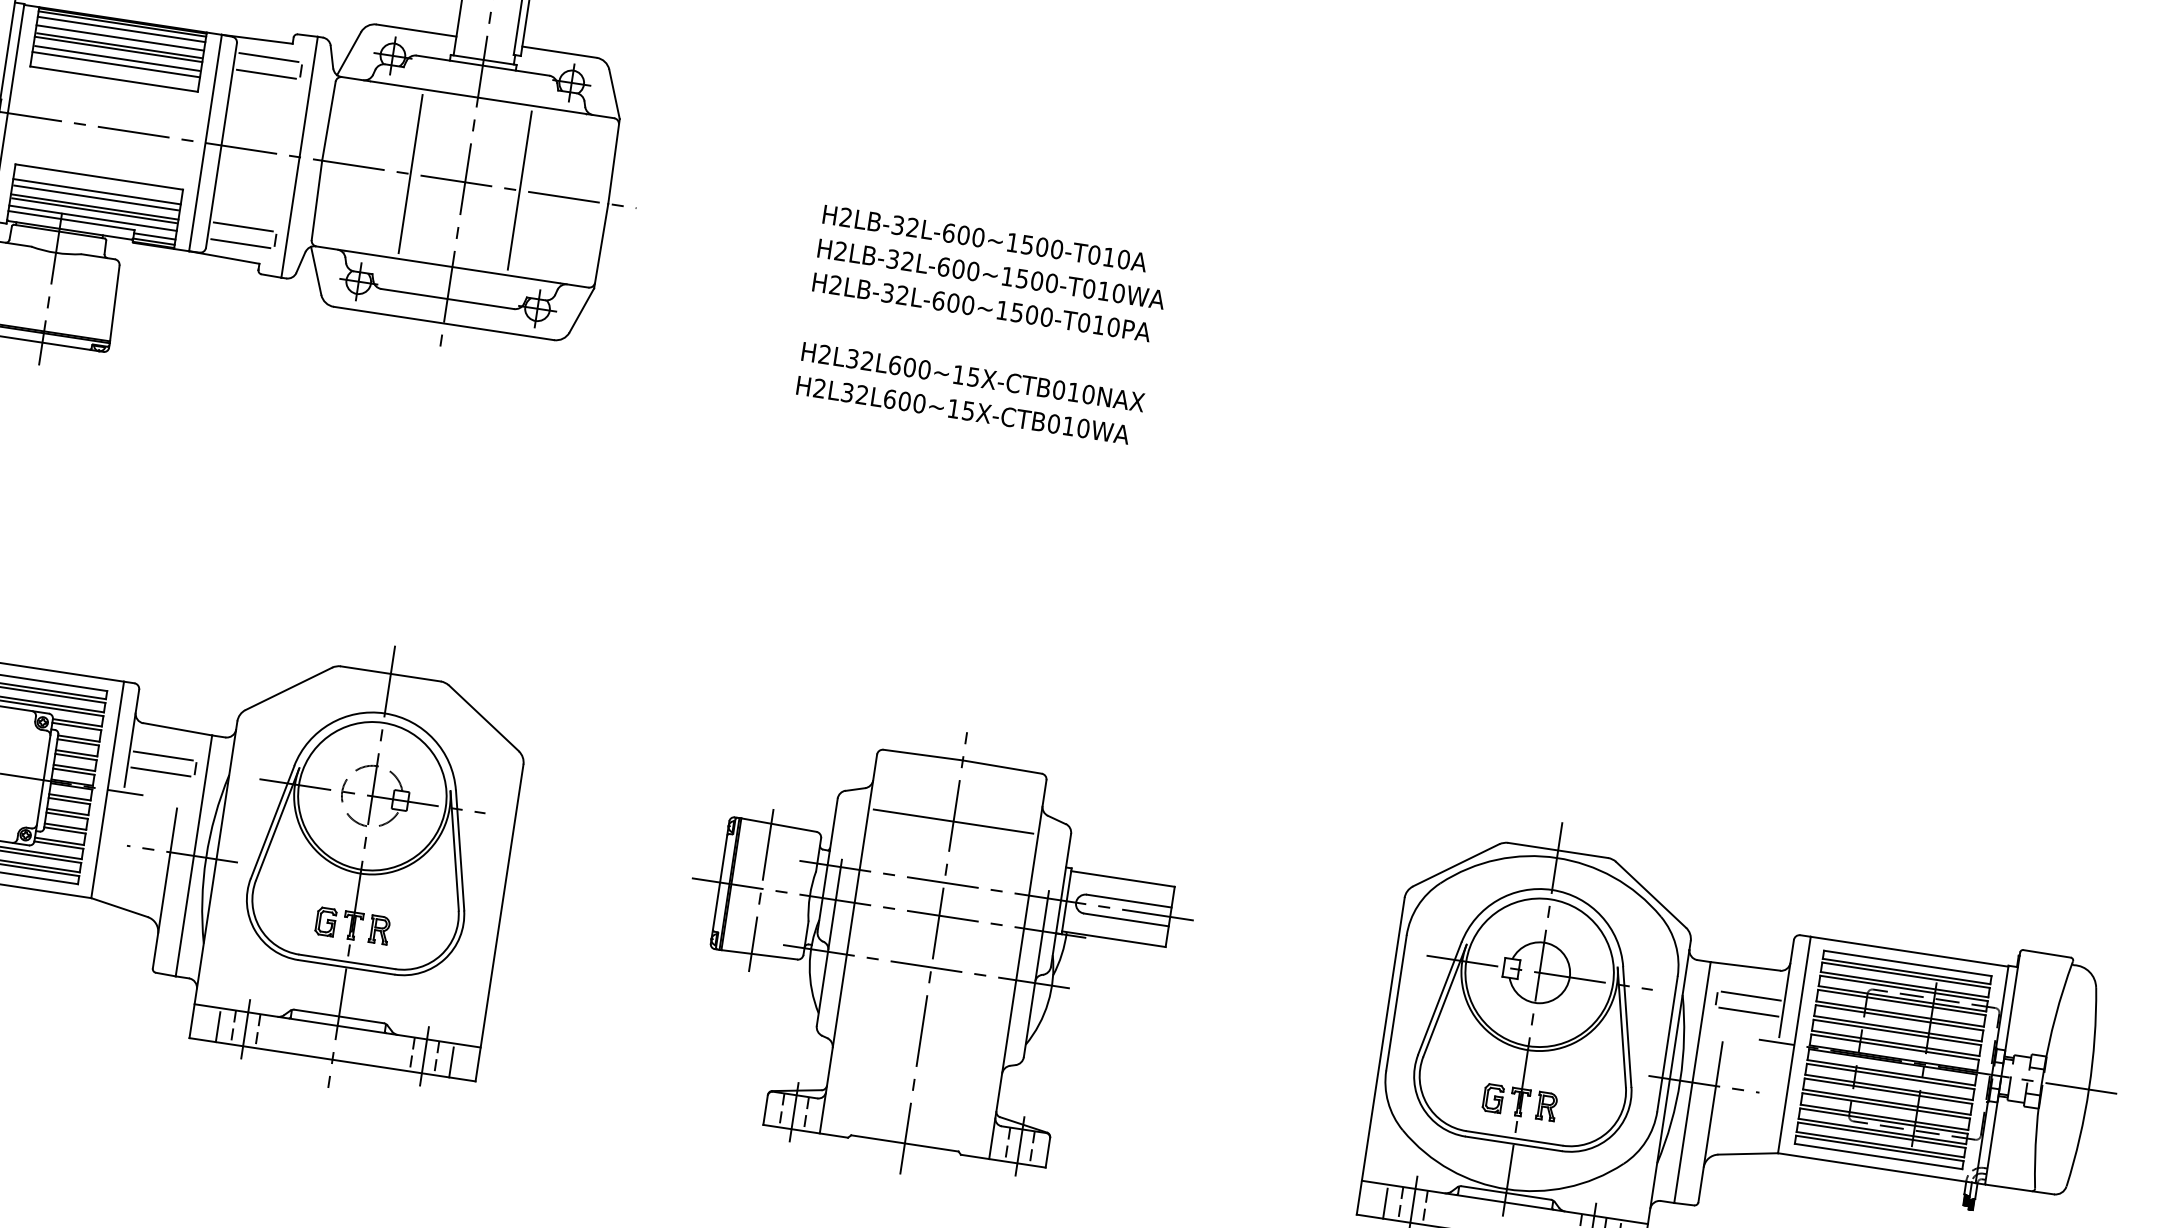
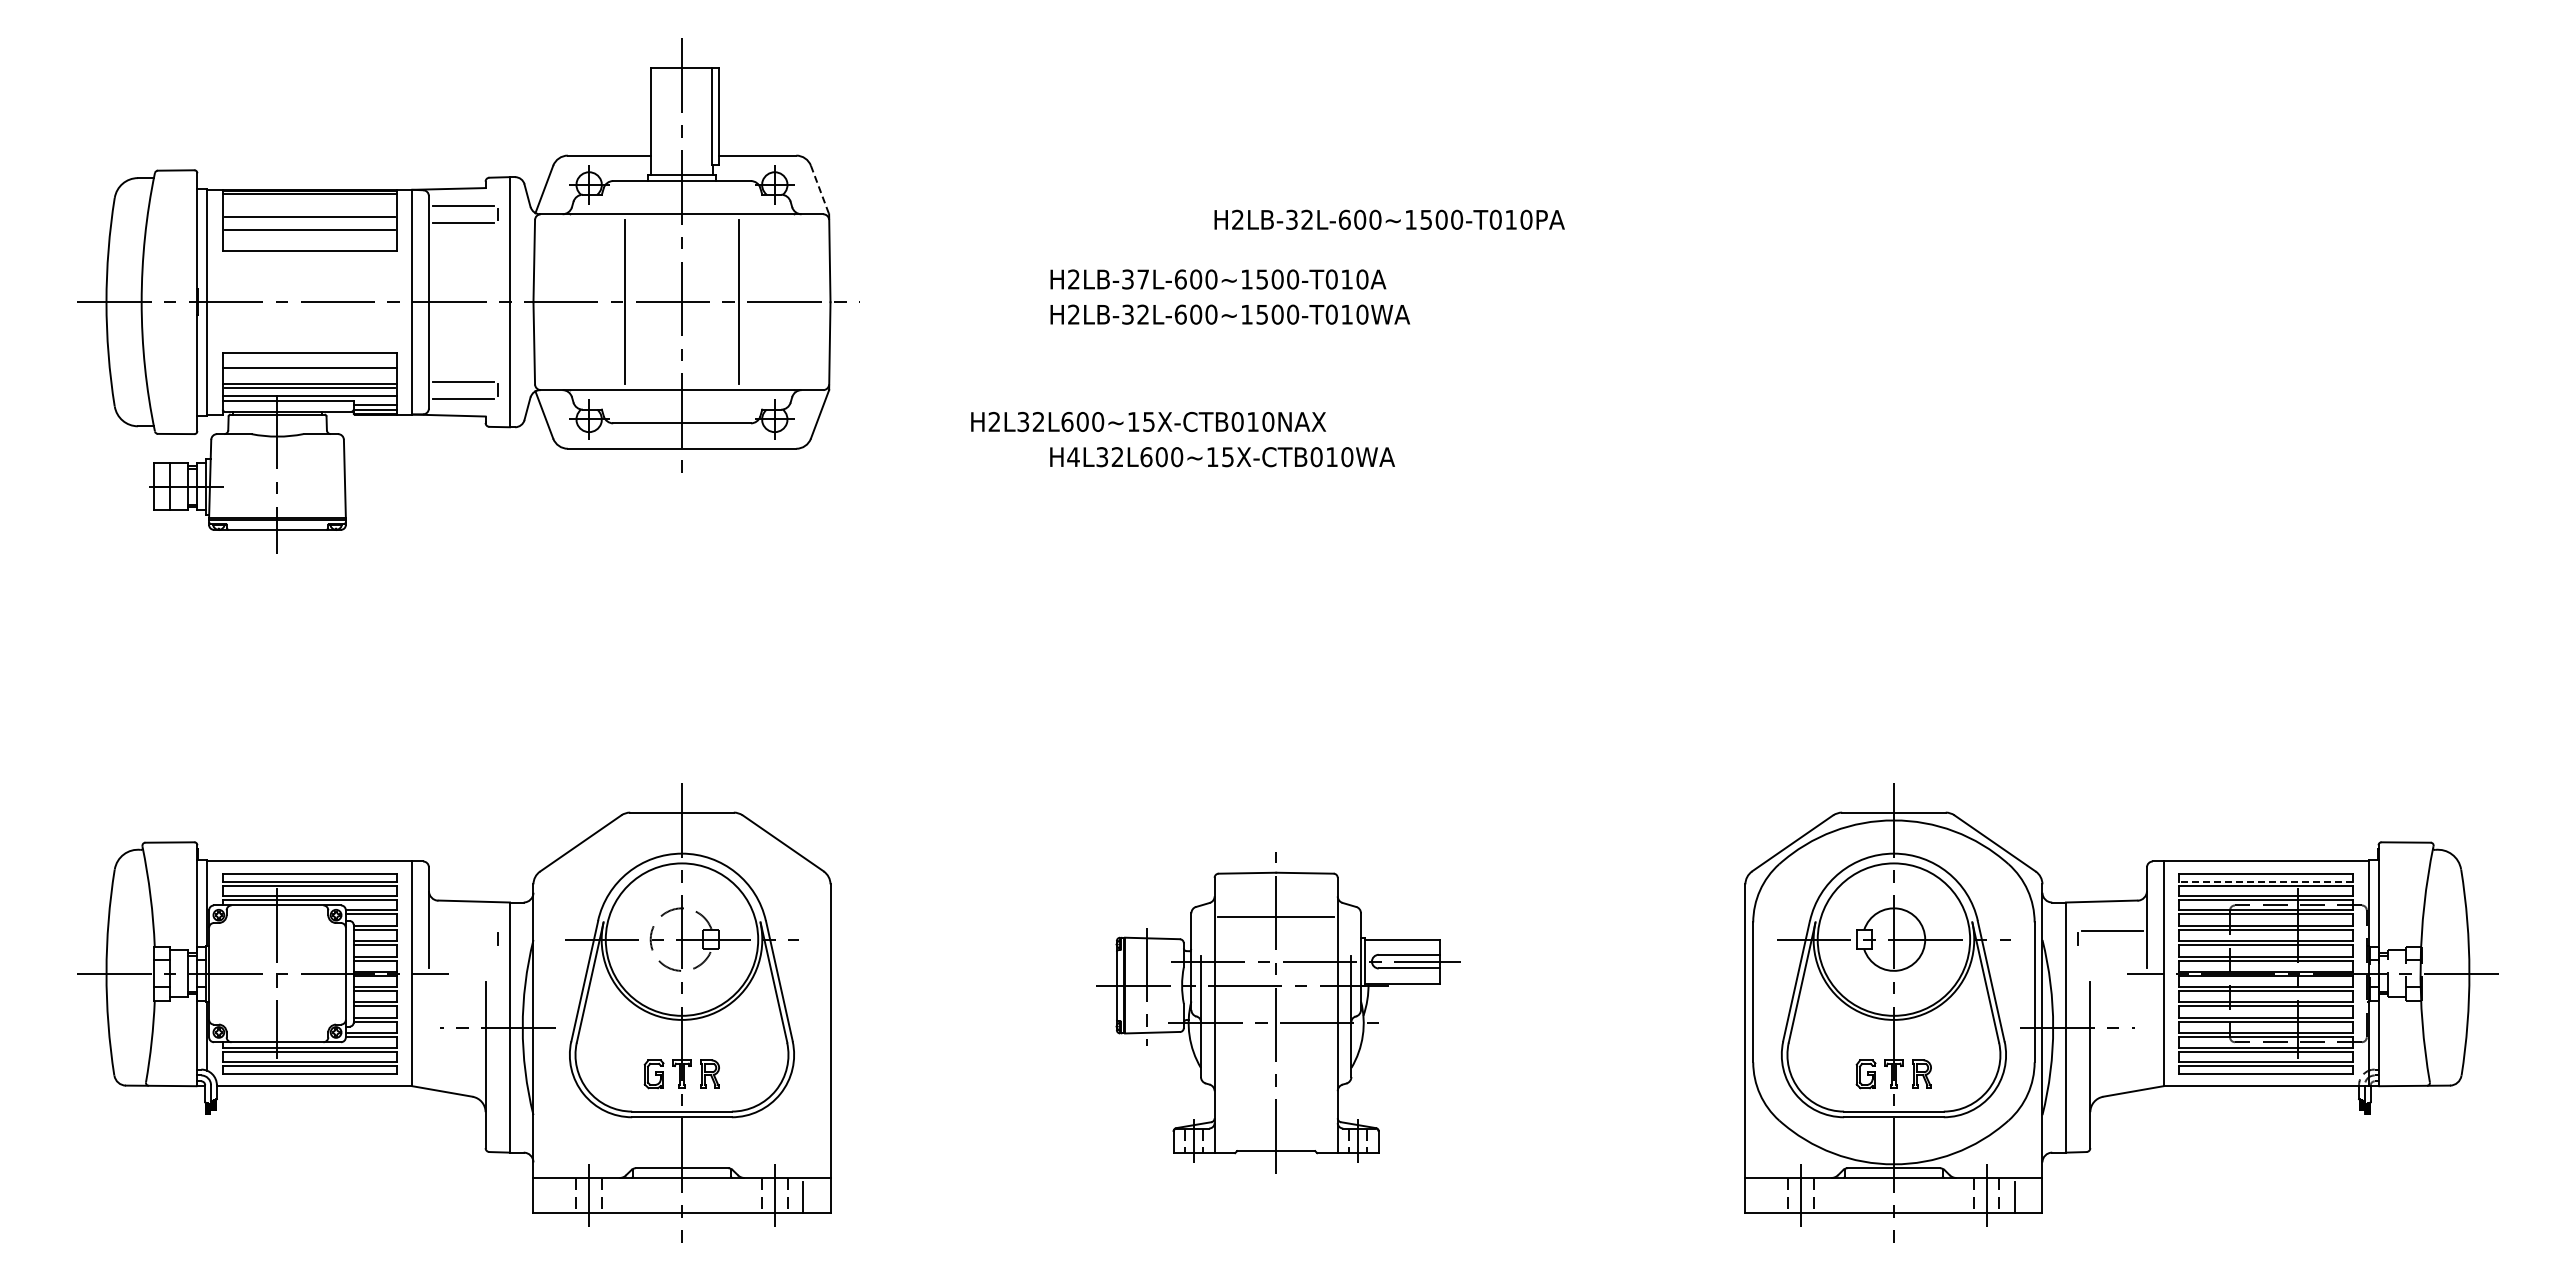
line: (121, 29) -> (309, 199), removed
line: (120, 37) -> (309, 208), removed
line: (118, 49) -> (309, 220), removed
line: (116, 64) -> (309, 236), removed
line: (614, 94) -> (820, 190), solid -> dashed
line: (95, 197) -> (309, 374), removed
text: (912, 227) -> (1142, 279), H2LB-32L-600~1500-T010A -> H2LB-37L-600~1500-T010A
text: (981, 307) -> (1389, 219), moved
text: (973, 376) -> (1148, 421), moved
text: (819, 387) -> (1073, 456), H2L32L600~15X-CTB010WA -> H4L32L600~15X-CTB010WA
line: (163, 755) -> (463, 930), removed
line: (160, 772) -> (463, 947), removed
part: (934, 953) -> (1276, 1012), size x0.7
line: (1906, 971) -> (2266, 881), solid -> dashed
line: (1748, 1012) -> (2111, 947), removed
line: (217, 1026) -> (560, 1197), removed
line: (1385, 1203) -> (1772, 1197), removed

